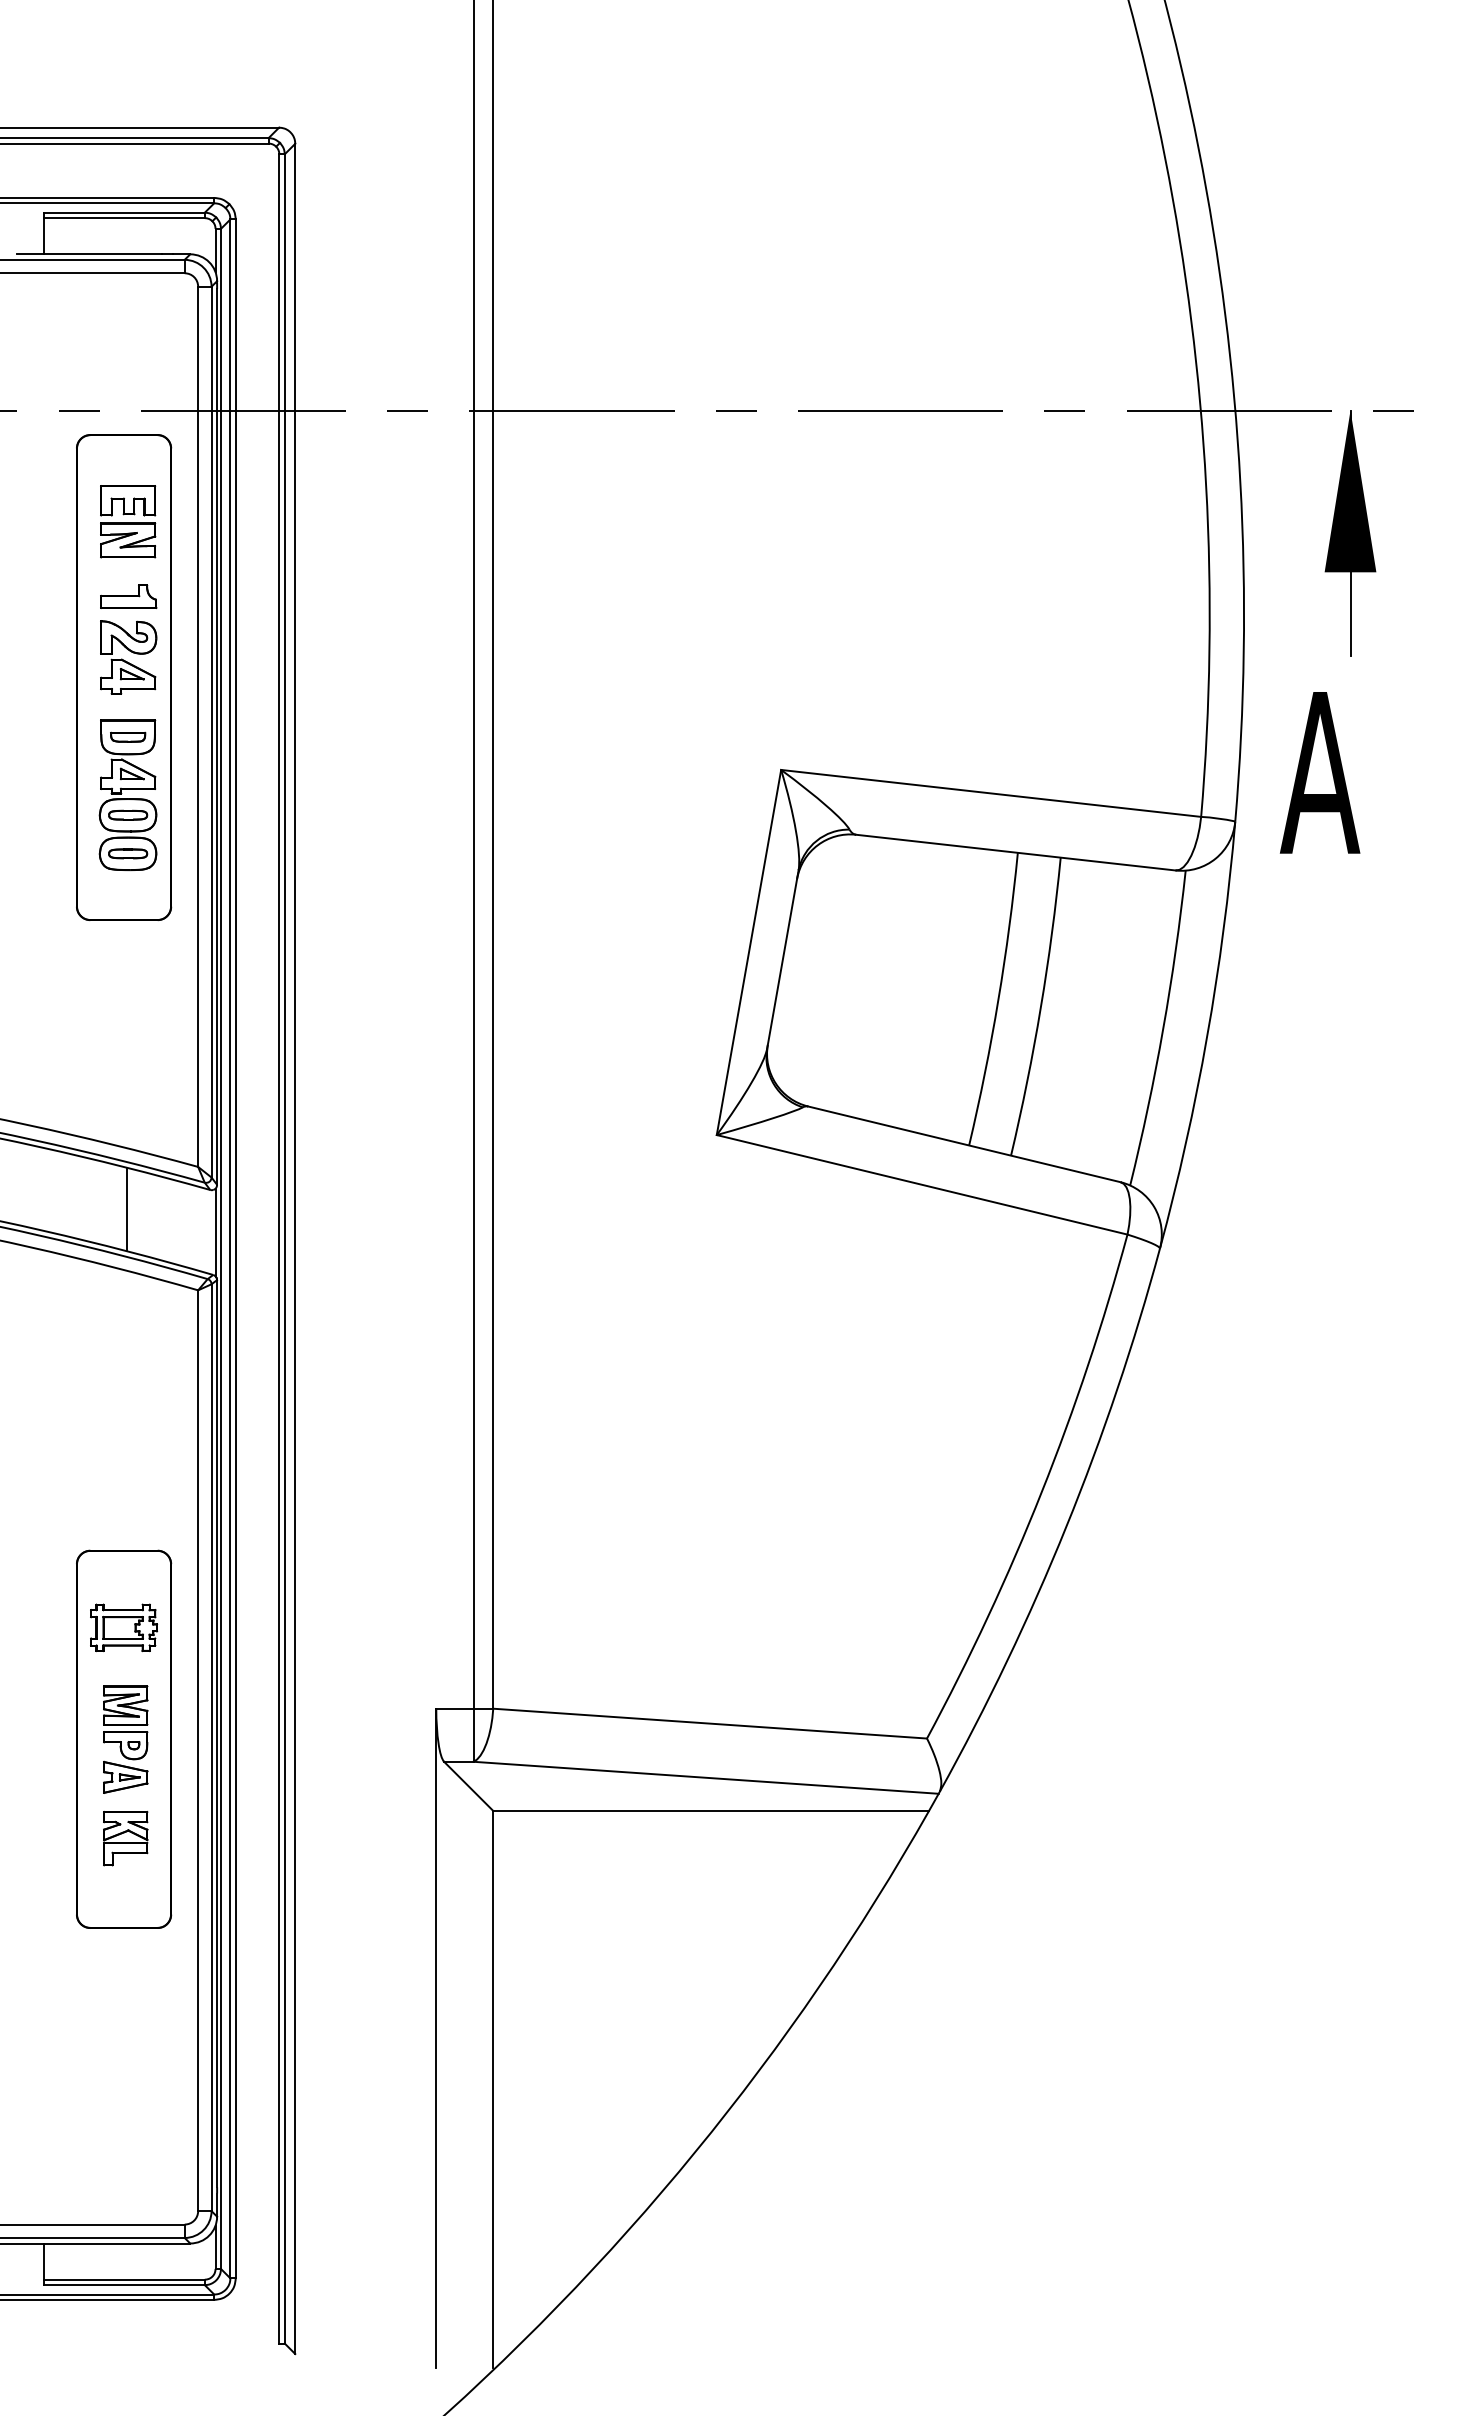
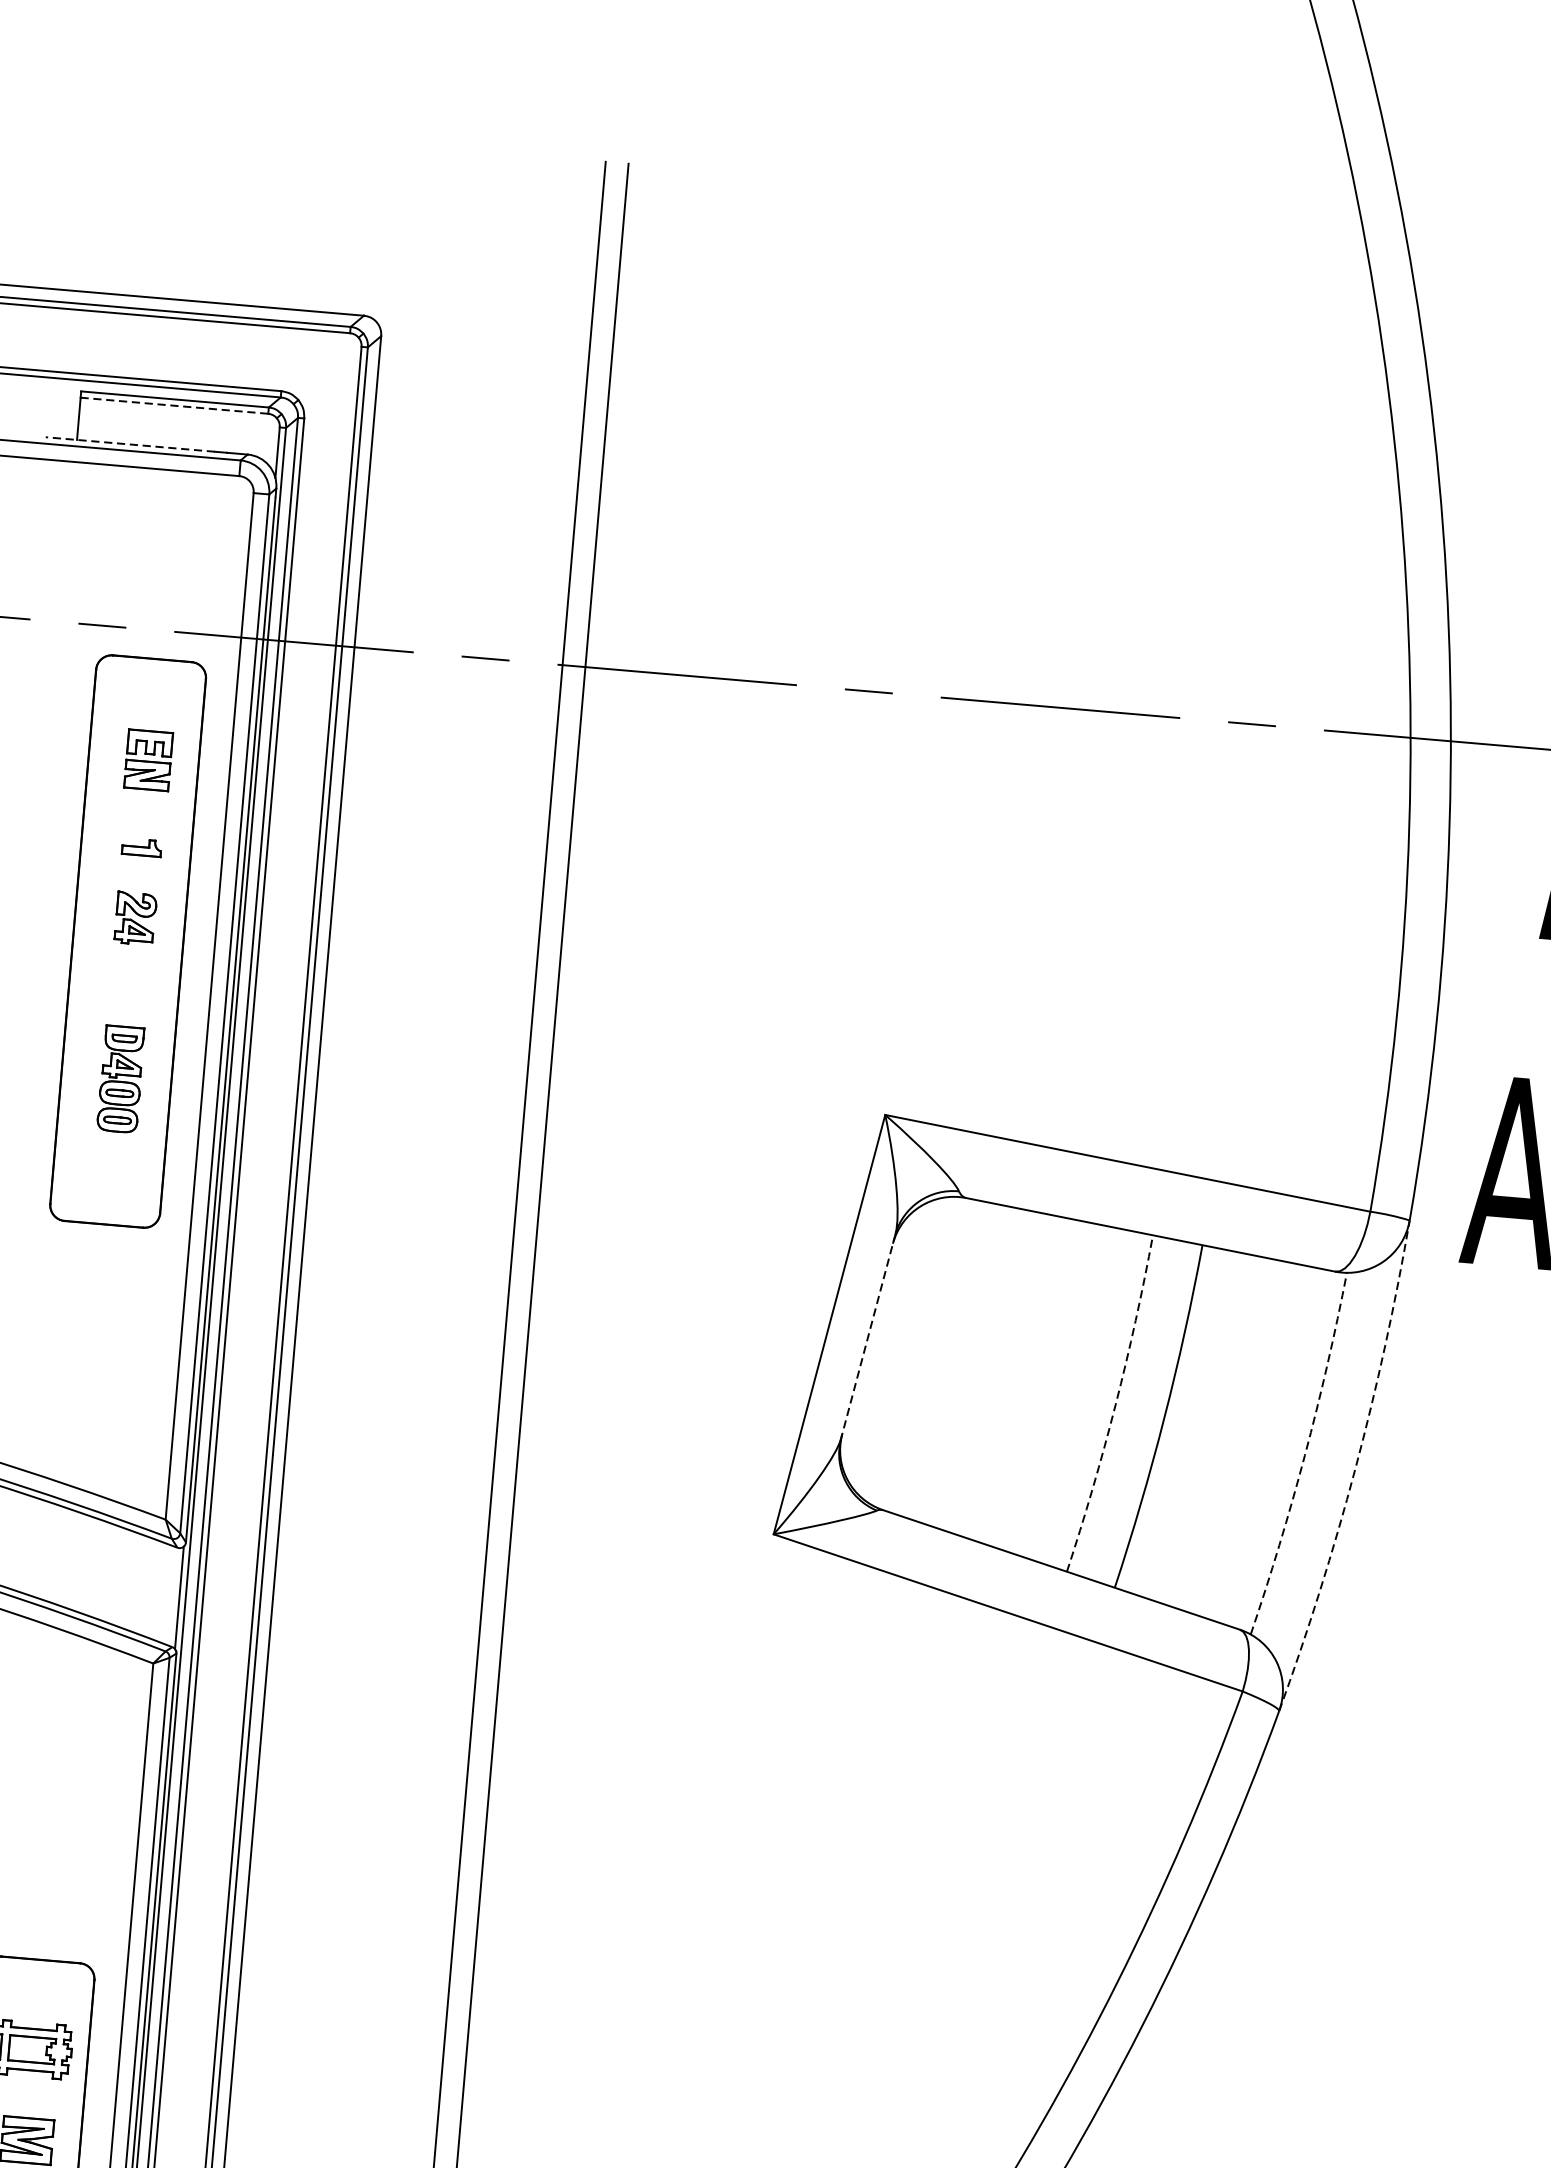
line: (123, 218) -> (173, 406), solid -> dashed
line: (89, 254) -> (130, 444), solid -> dashed
part: (128, 521) -> (148, 759), size x0.7
part: (128, 596) -> (141, 847), size x0.6
part: (128, 657) -> (135, 918), size x0.6
part: (127, 795) -> (120, 1079), size x0.6
line: (782, 959) -> (867, 1336), solid -> dashed
arc: (998, 999) -> (1115, 1404), solid -> dashed
arc: (1163, 1029) -> (1305, 1455), solid -> dashed
arc: (1207, 1036) -> (1355, 1468), solid -> dashed
line: (127, 1209) -> (79, 1562), removed

